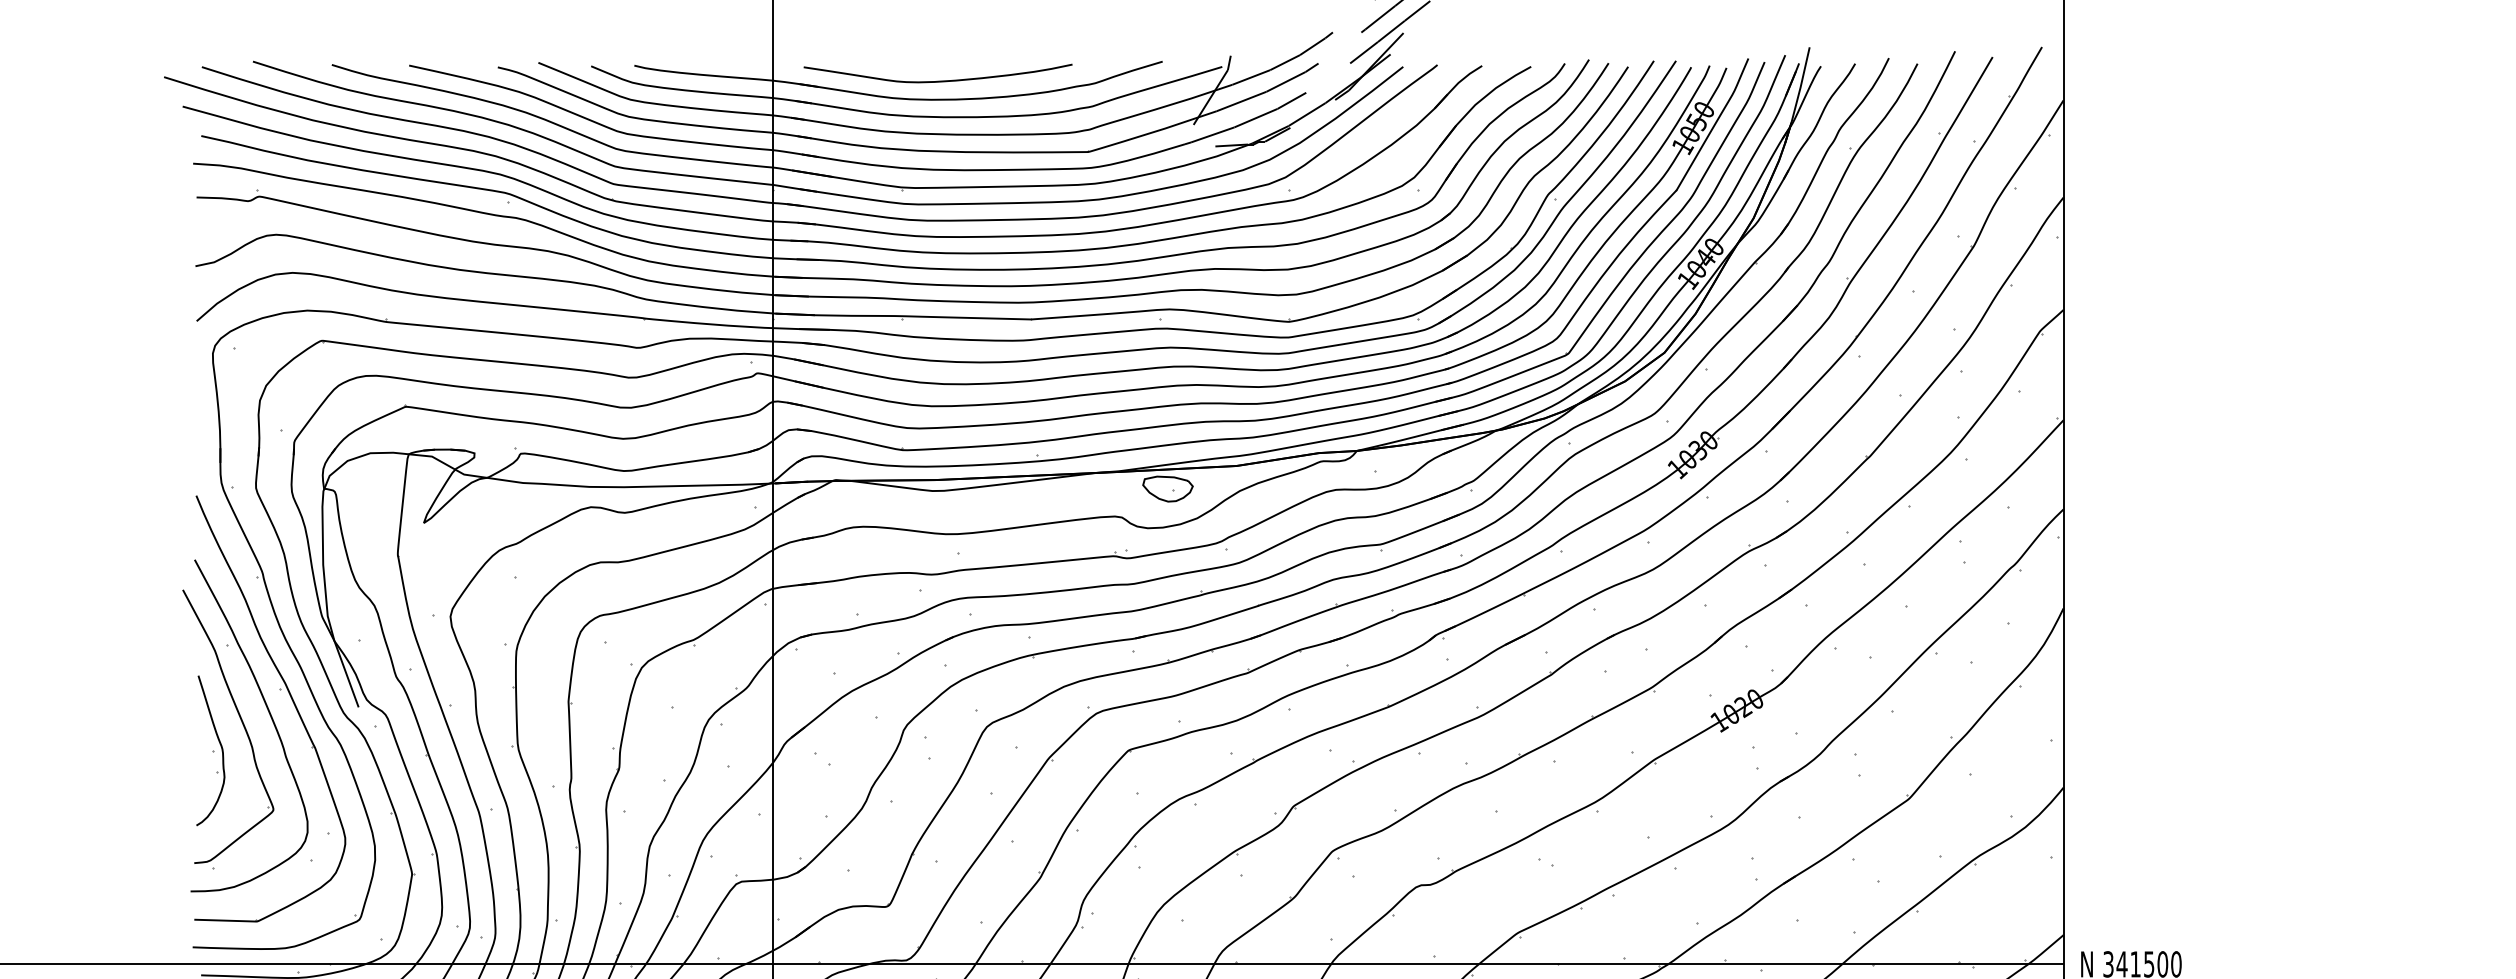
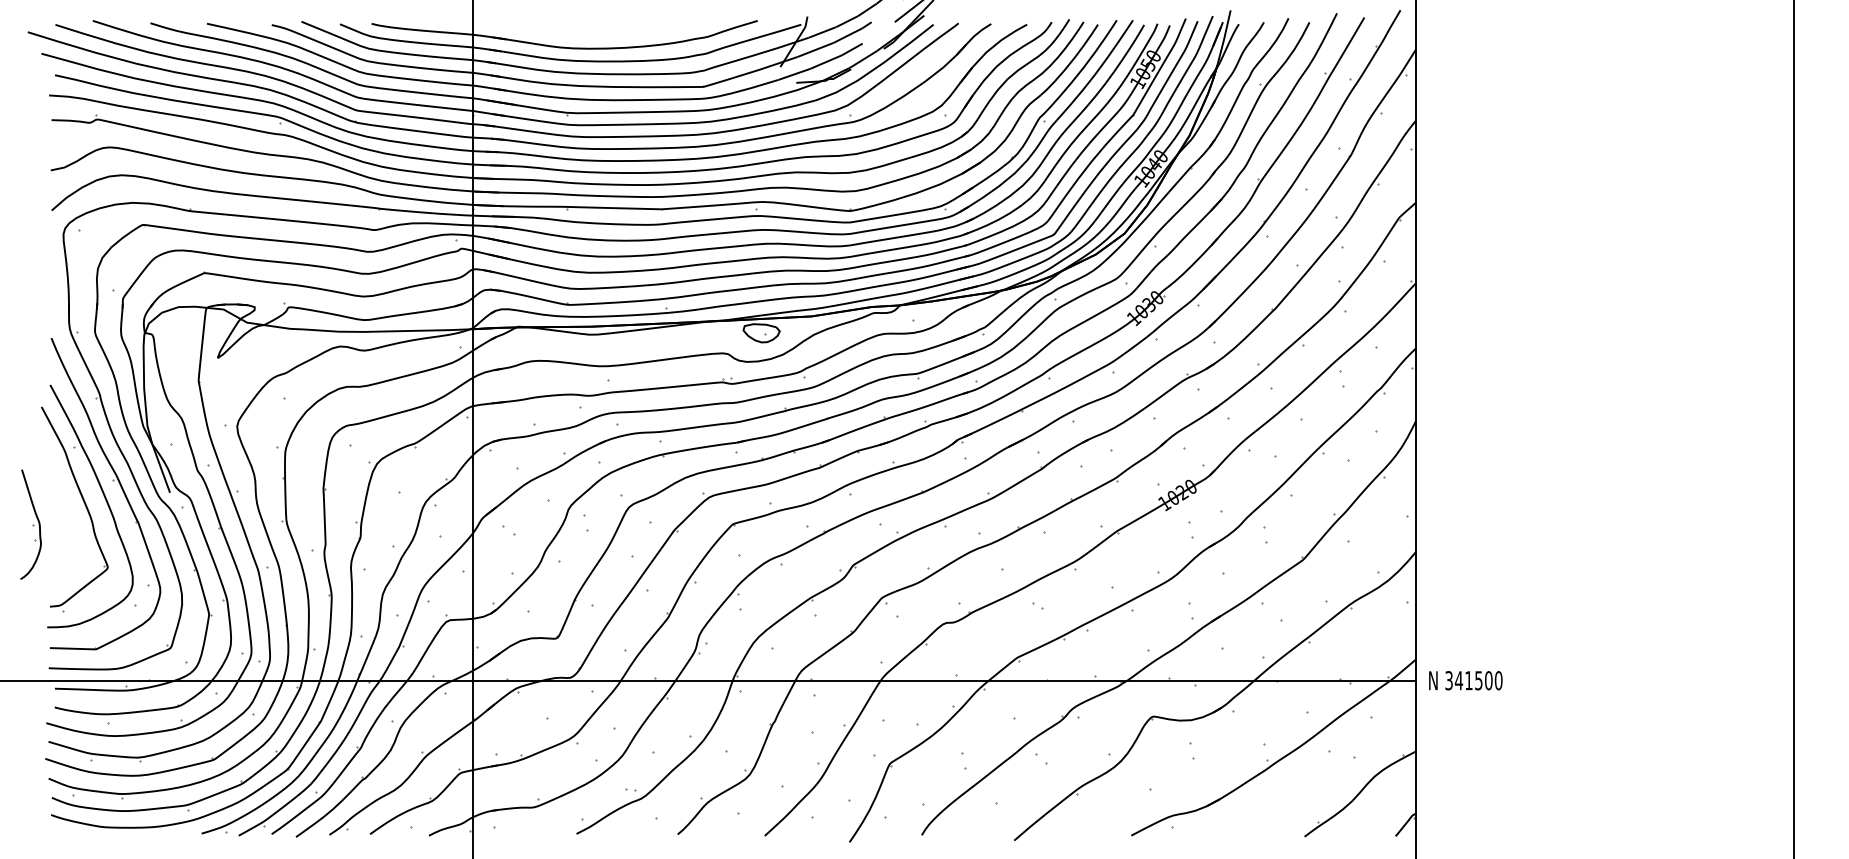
curve: (937, 80) -> (593, 34), removed
part: (210, 750) -> (30, 524), moved

